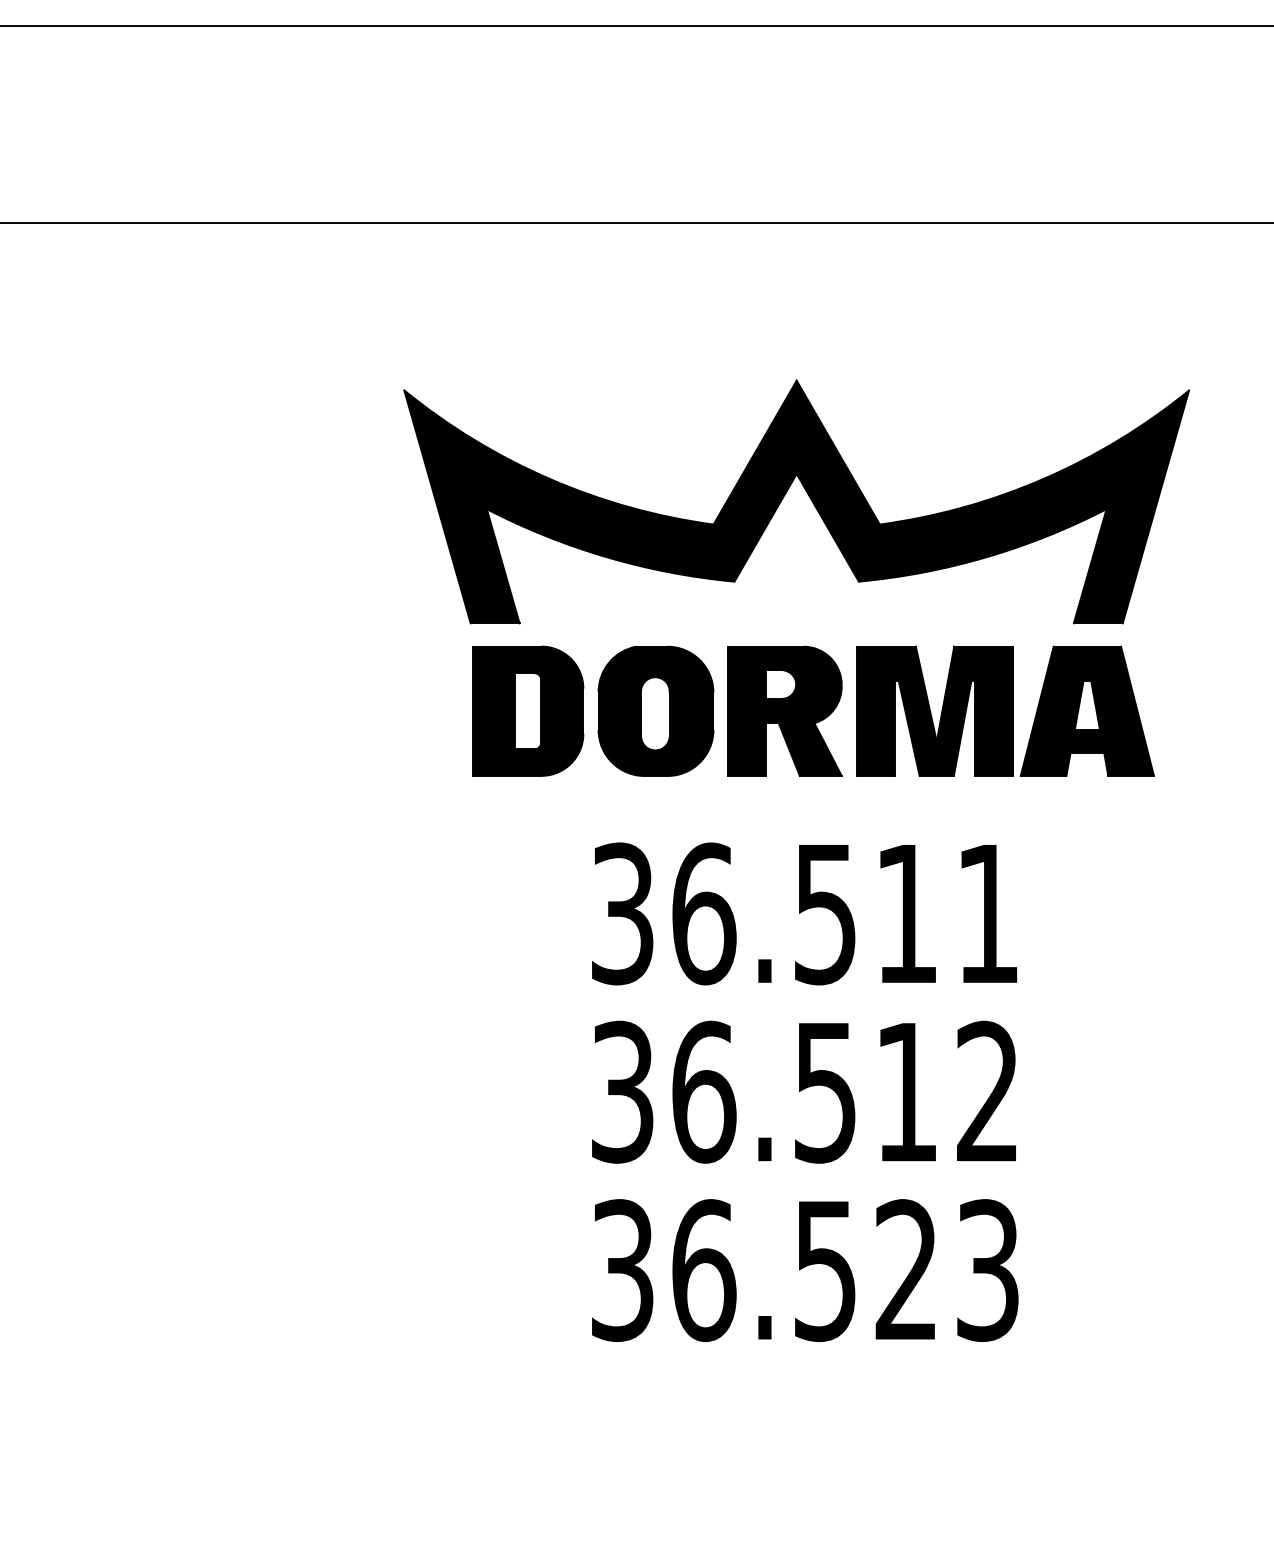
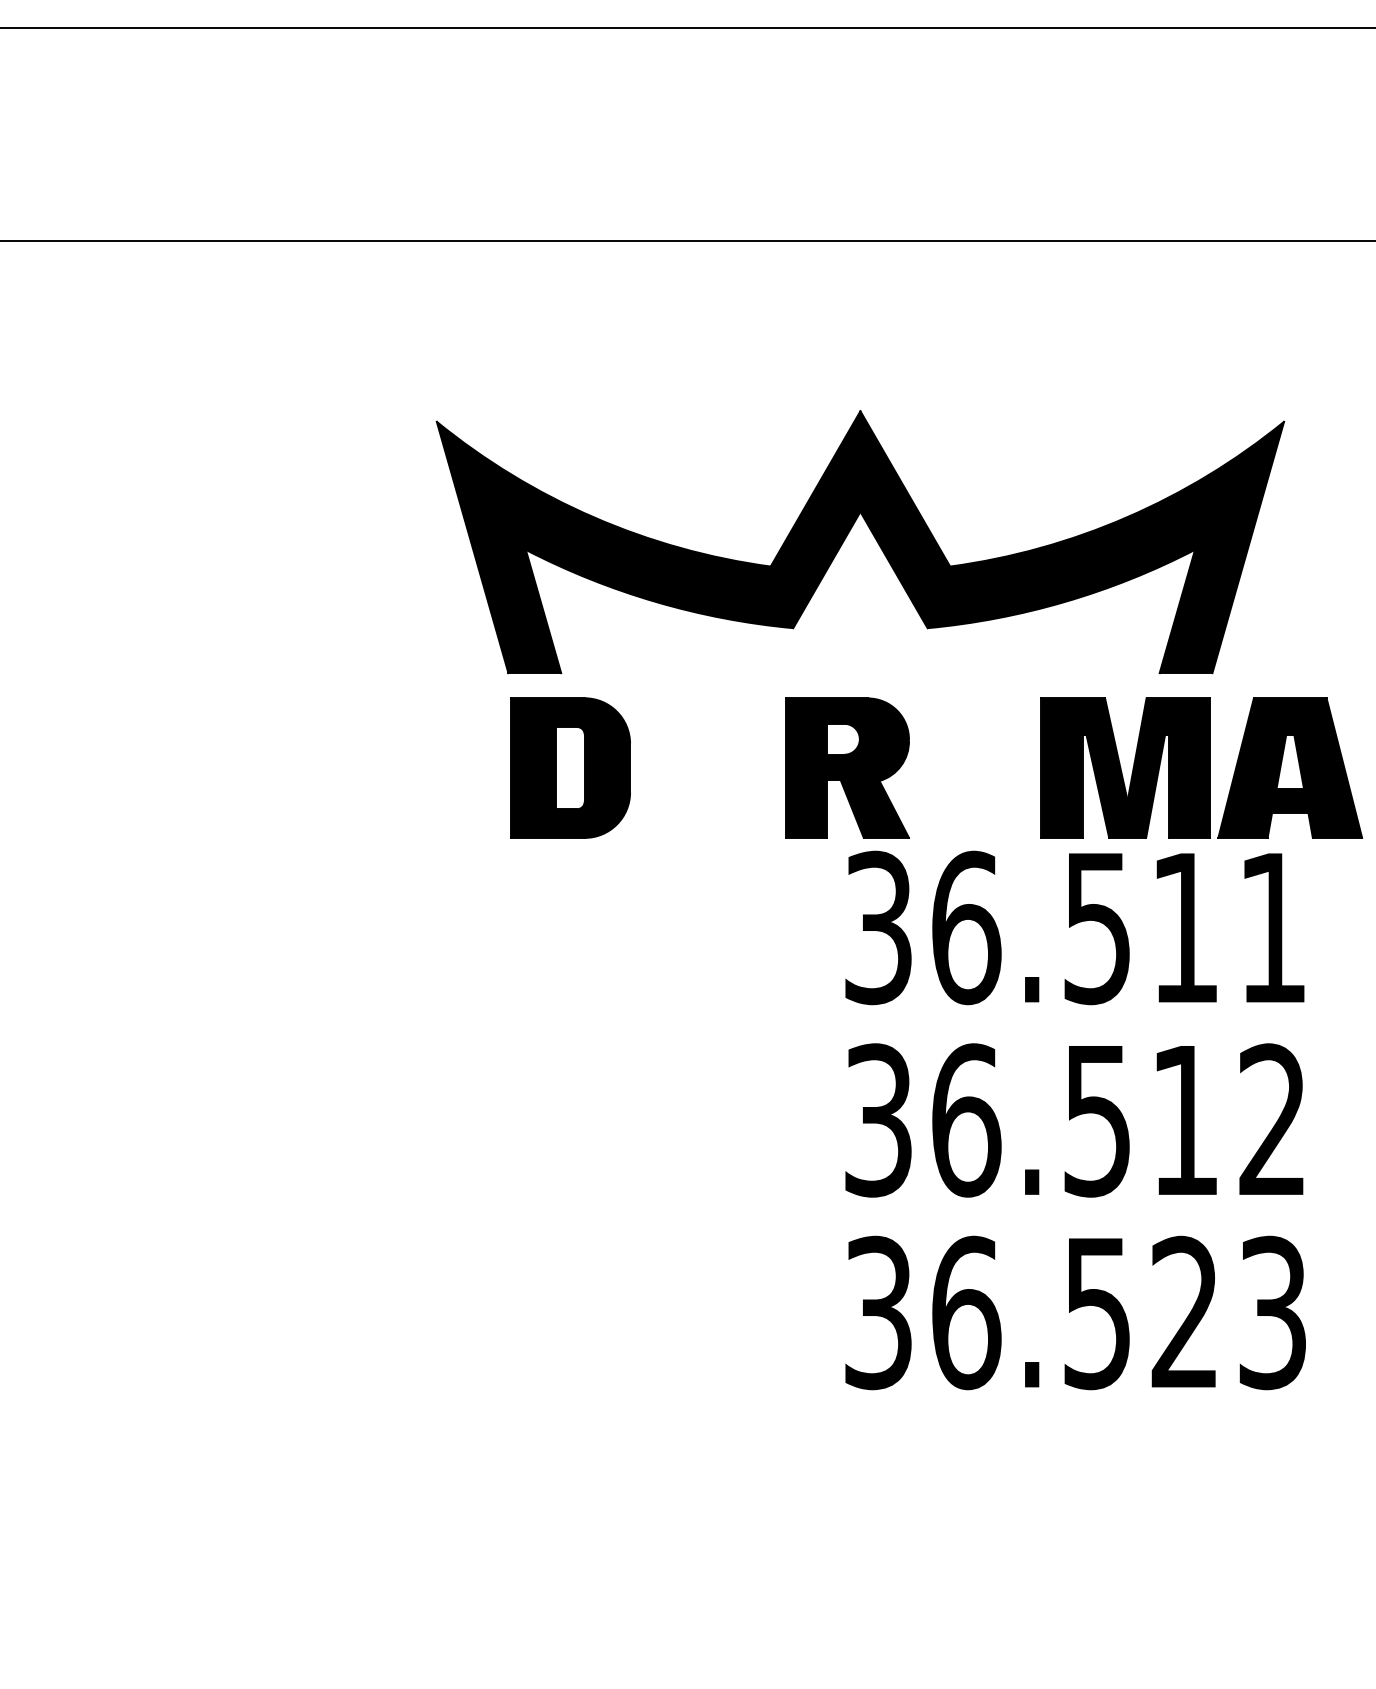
part: (655, 710) -> (708, 767), removed
part: (1005, 710) -> (1201, 767), moved
text: (805, 1092) -> (1075, 1120), moved

